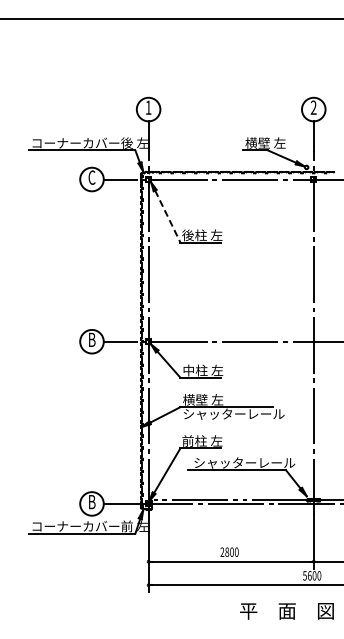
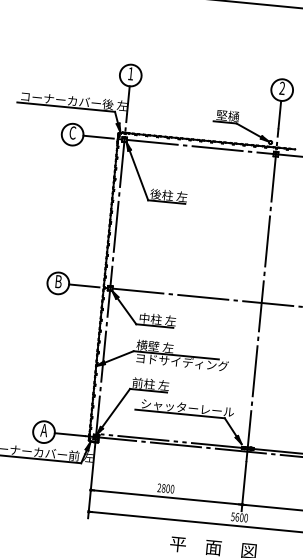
text: (265, 142) -> (235, 116), 横壁 左 -> 堅樋
line: (167, 216) -> (138, 175), dashed -> solid
text: (234, 413) -> (182, 361), シャッターレール -> ヨドサイディング
text: (91, 502) -> (43, 430), B -> A

